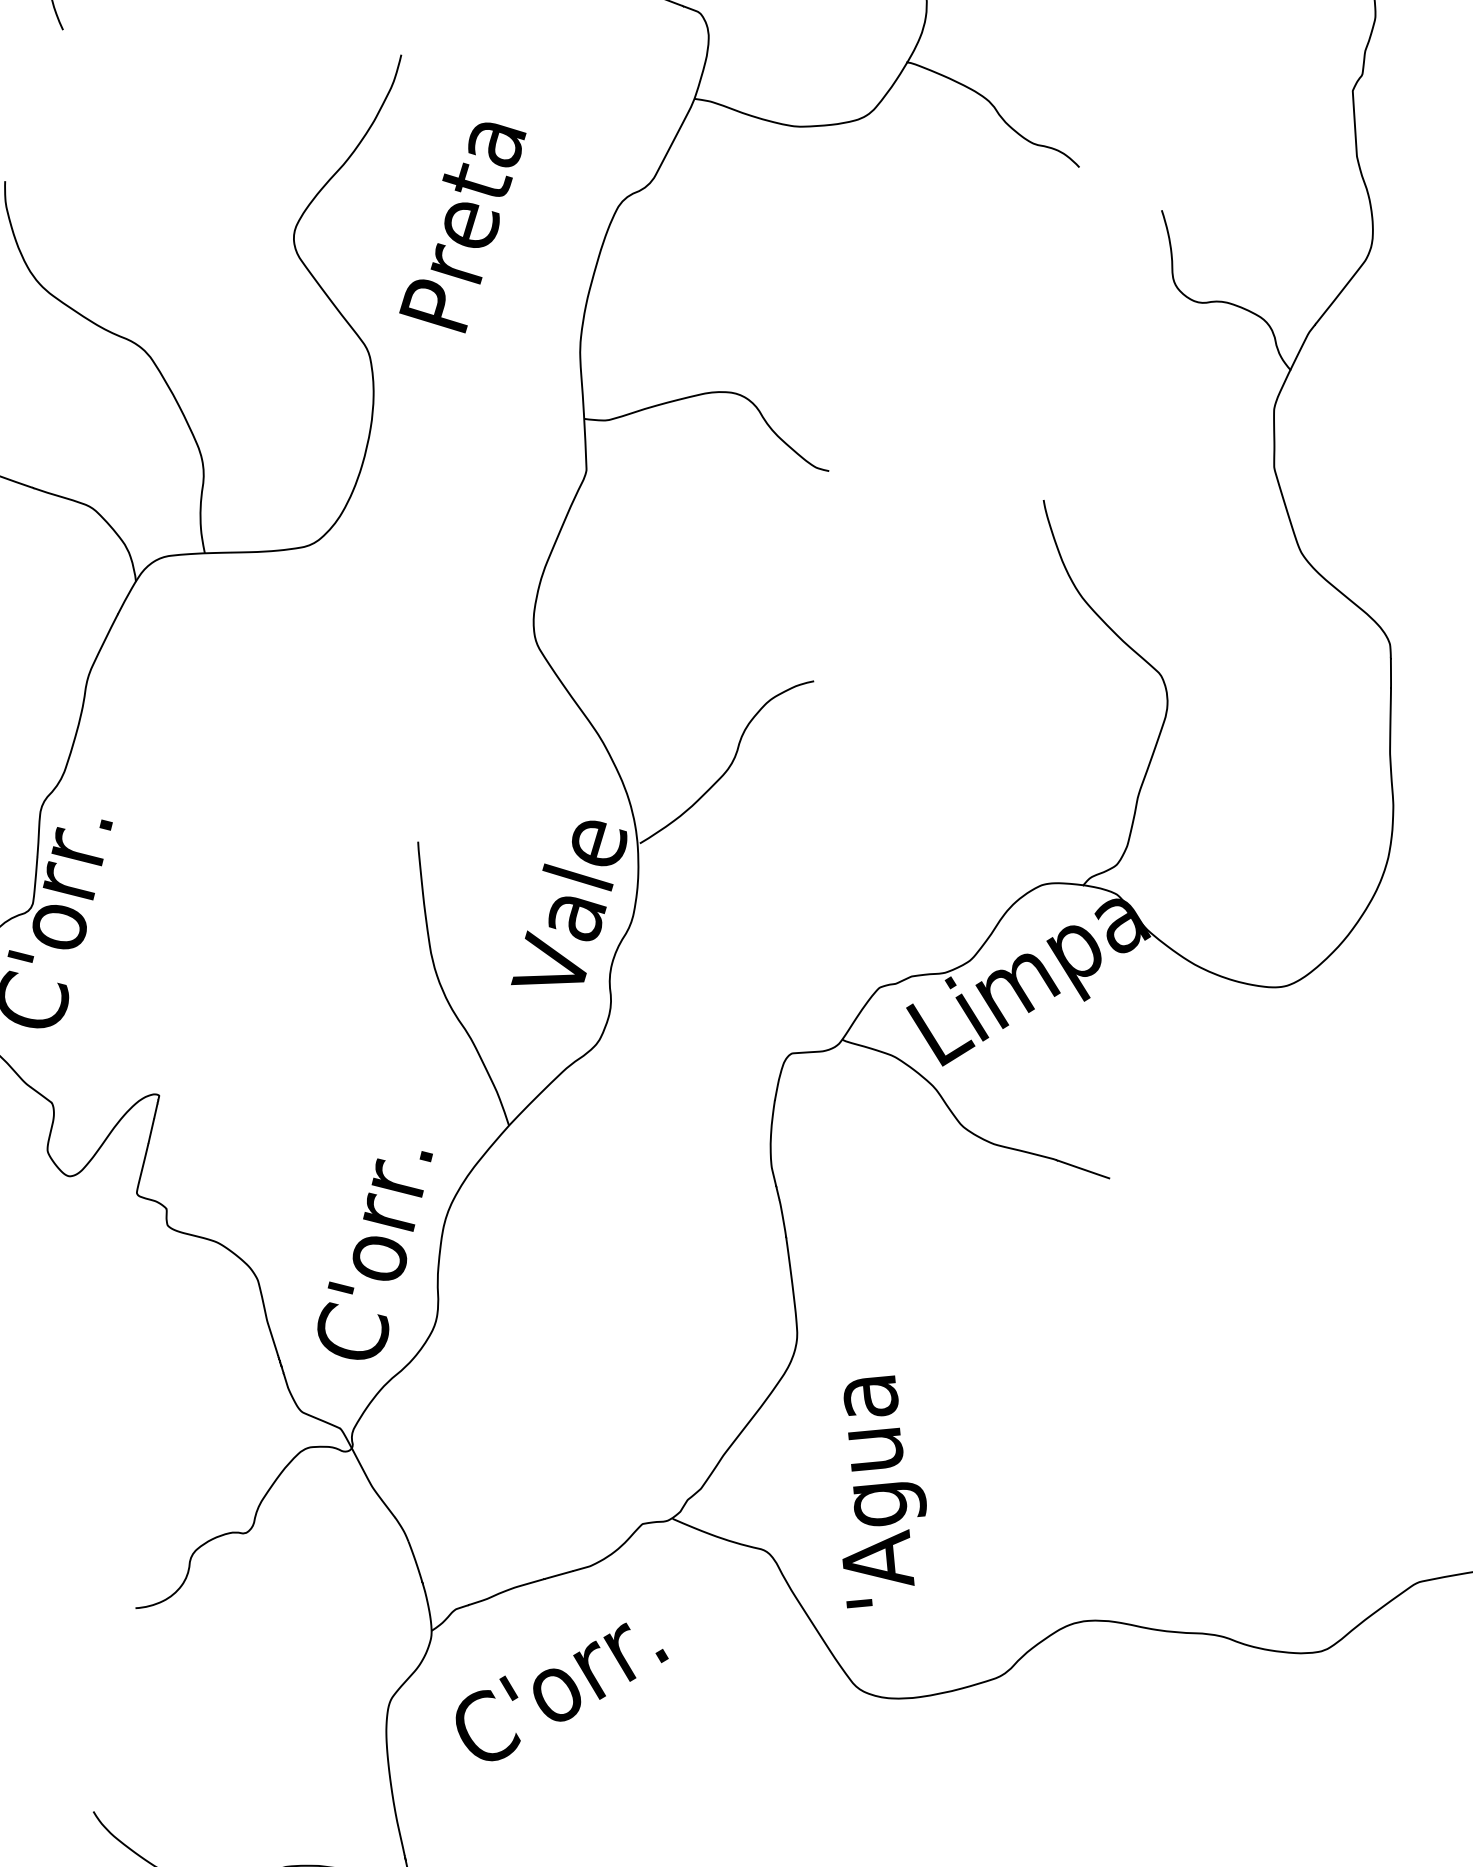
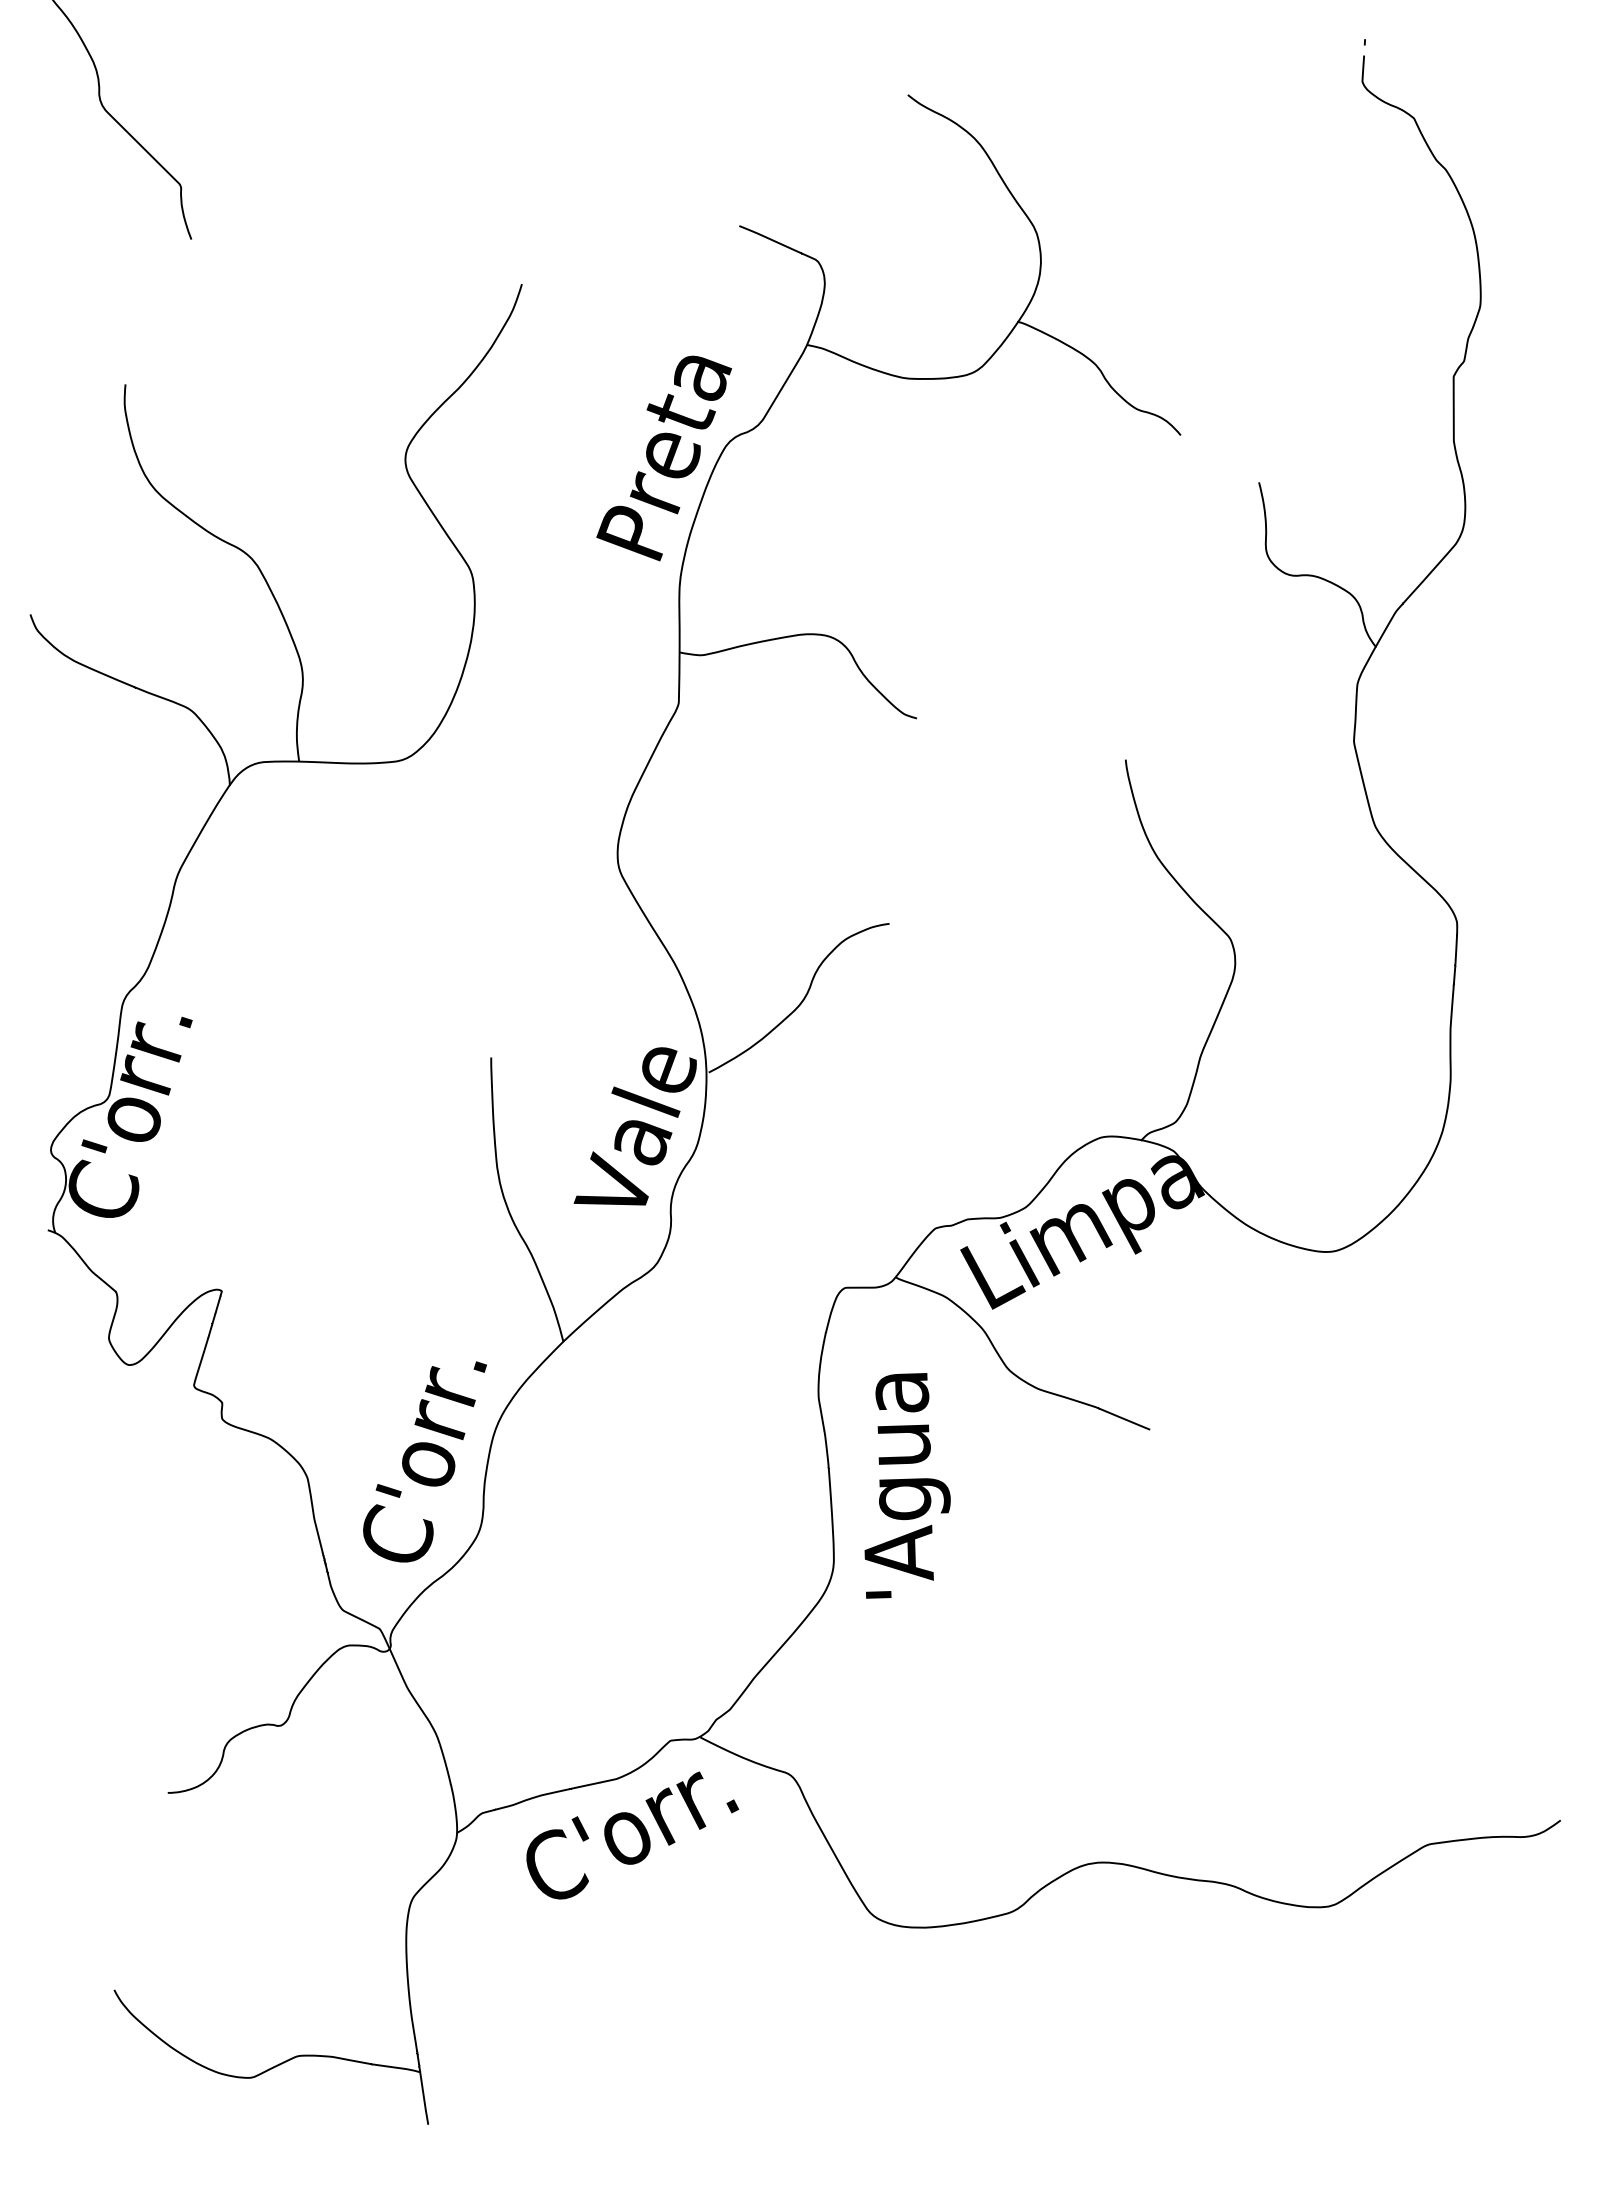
text: (463, 228) -> (664, 458), moved
text: (881, 1490) -> (907, 1485), moved
text: (562, 1691) -> (632, 1835), moved

